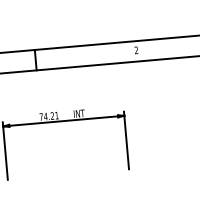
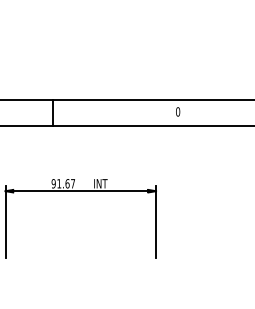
text: (136, 49) -> (178, 111), 2 -> 0
text: (48, 116) -> (62, 183), 74.21 -> 91.67

